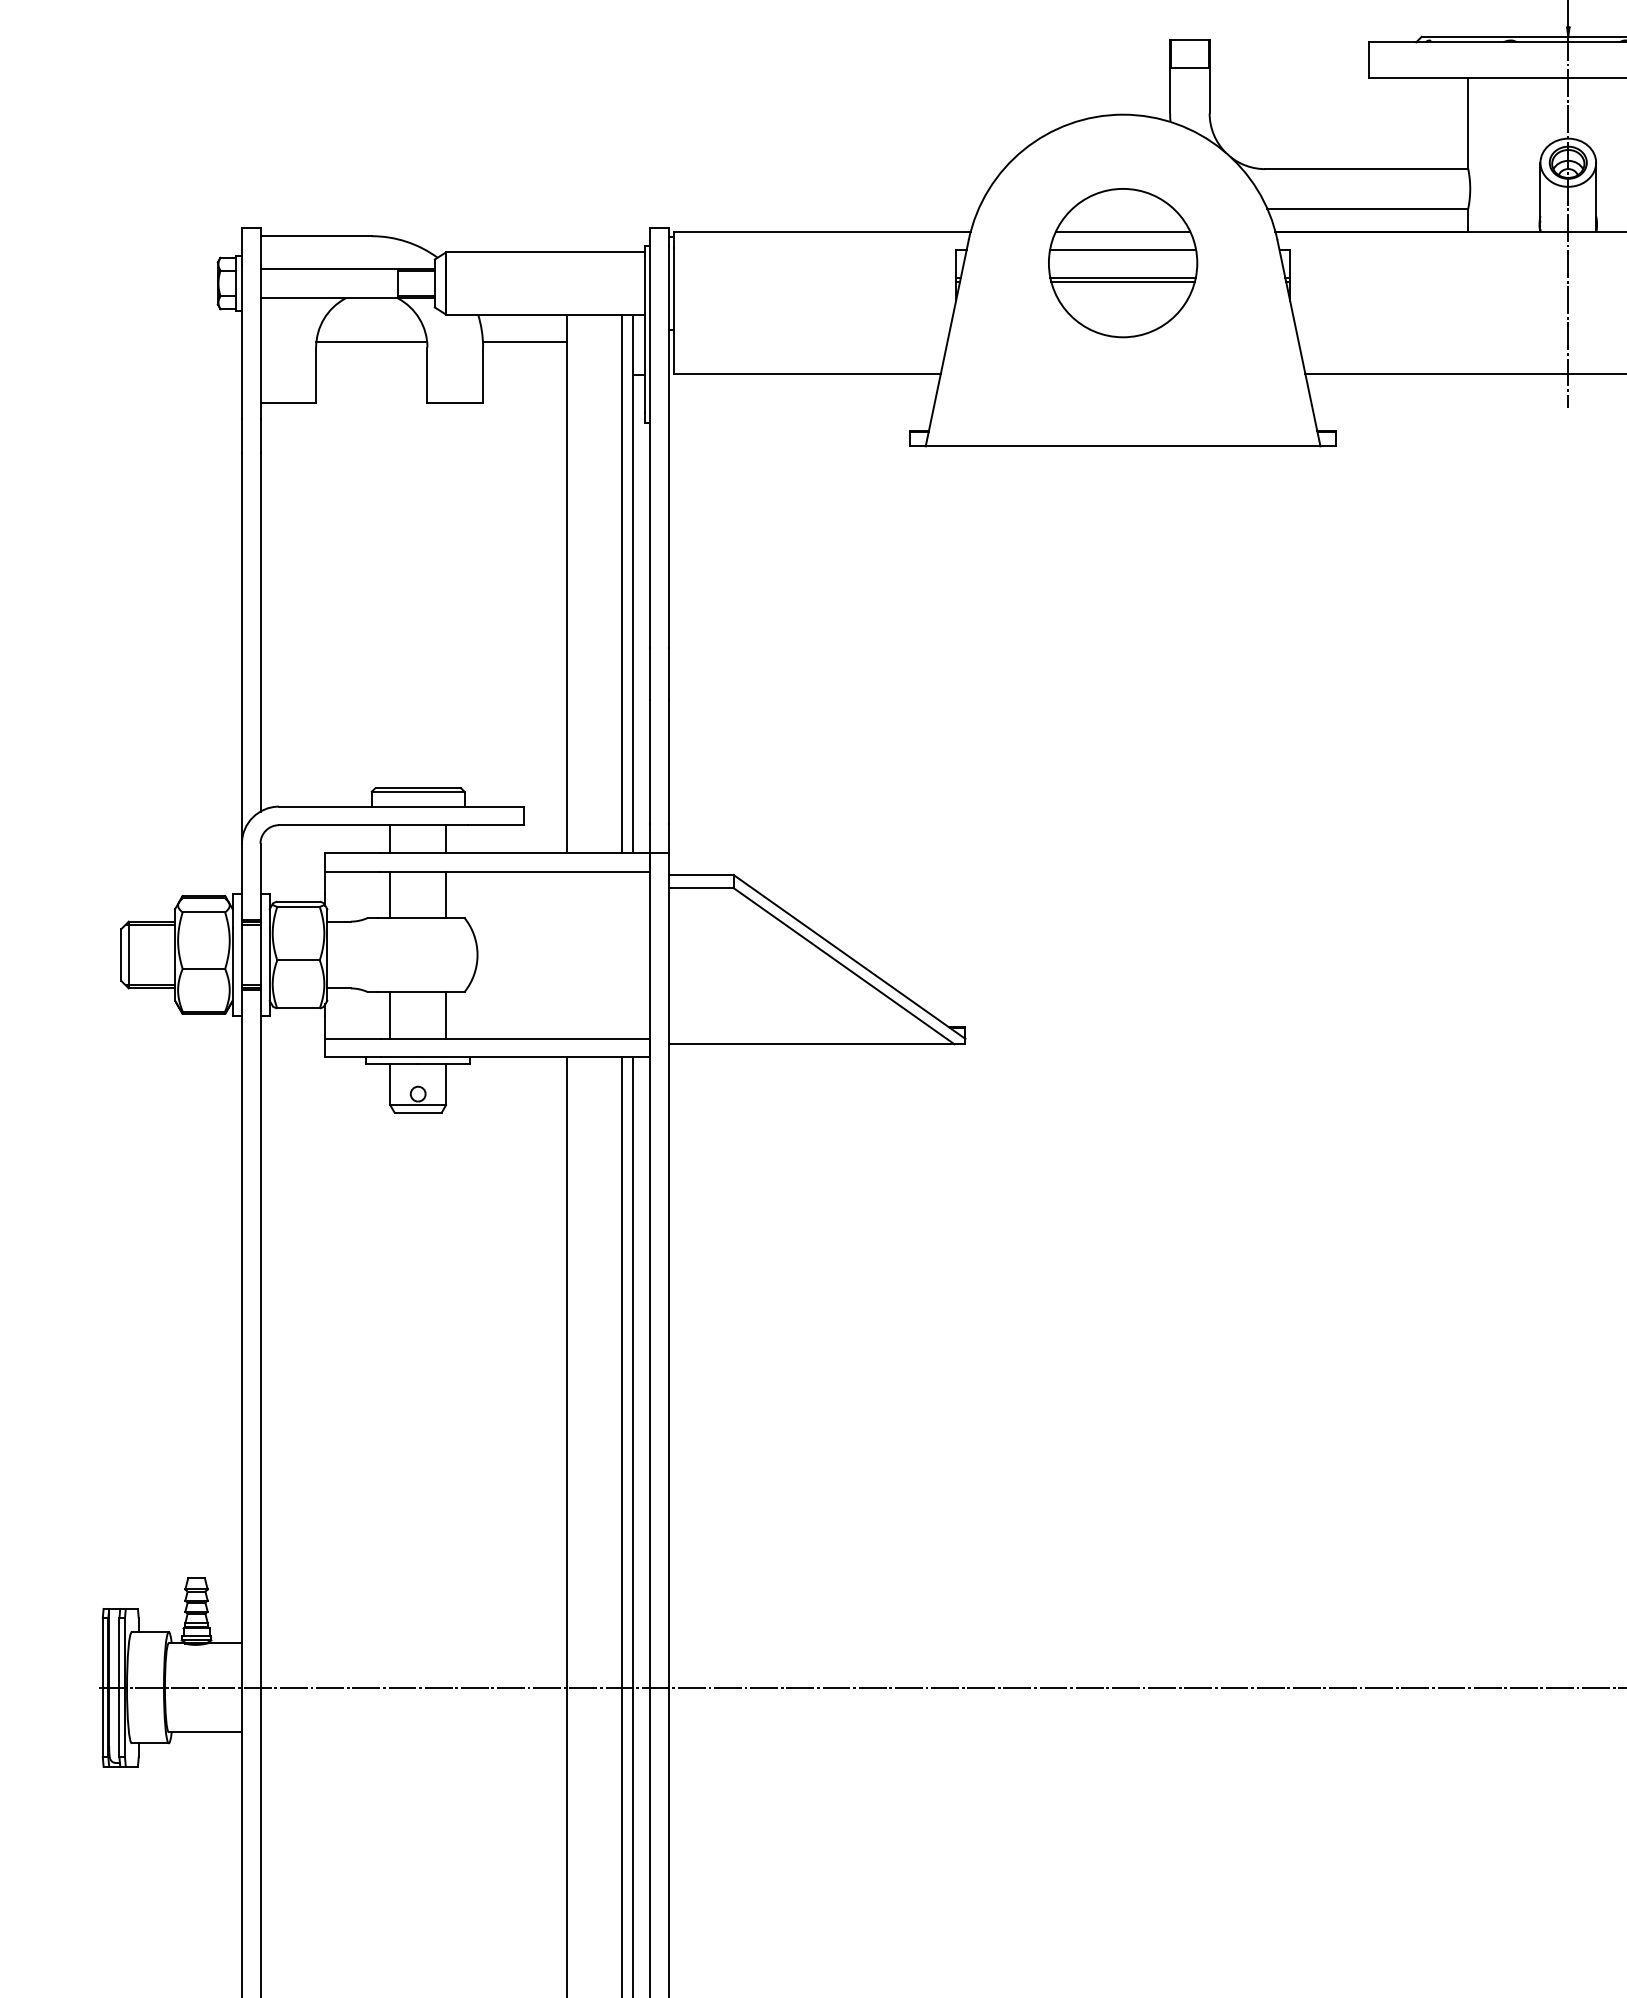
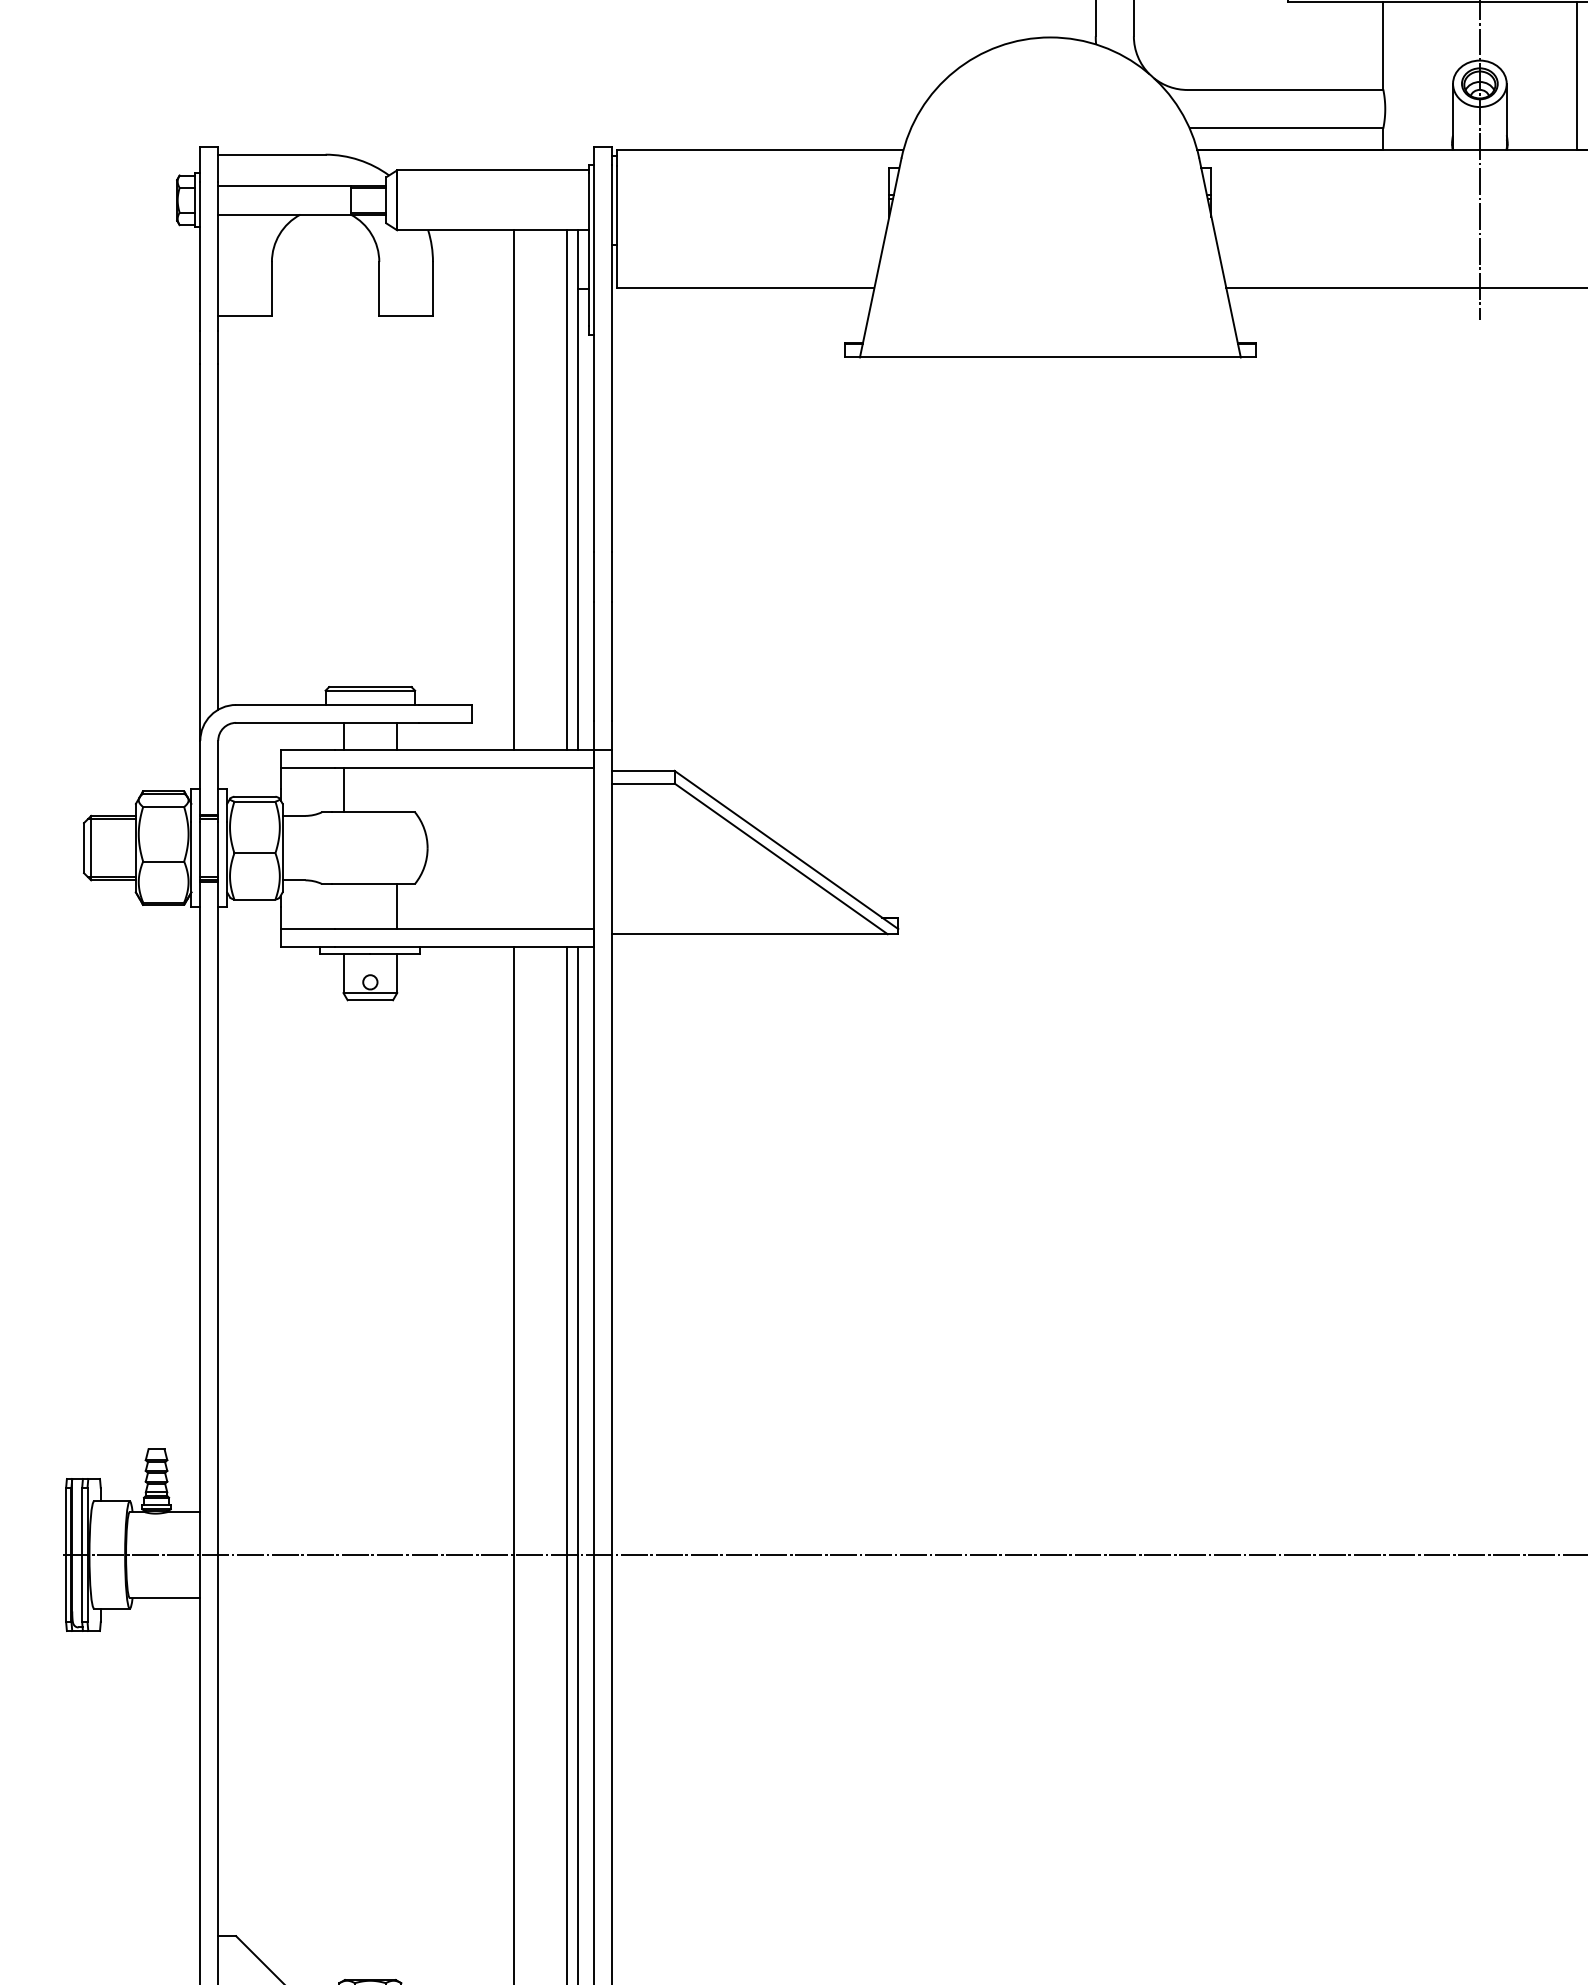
part: (1122, 262) -> (1049, 180), removed
line: (371, 341) -> (325, 256), removed
line: (524, 341) -> (472, 256), removed
line: (446, 894) -> (397, 789), removed
line: (390, 1014) -> (343, 905), removed

